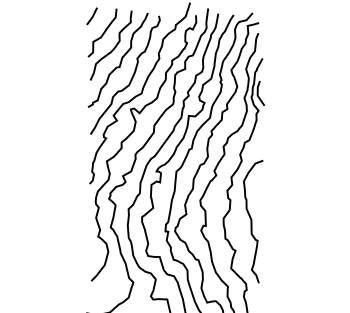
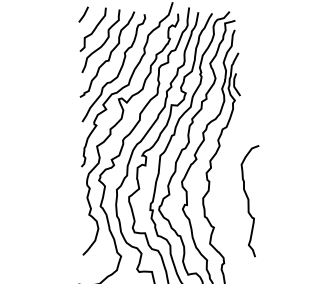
curve: (252, 221) -> (249, 201), moved

